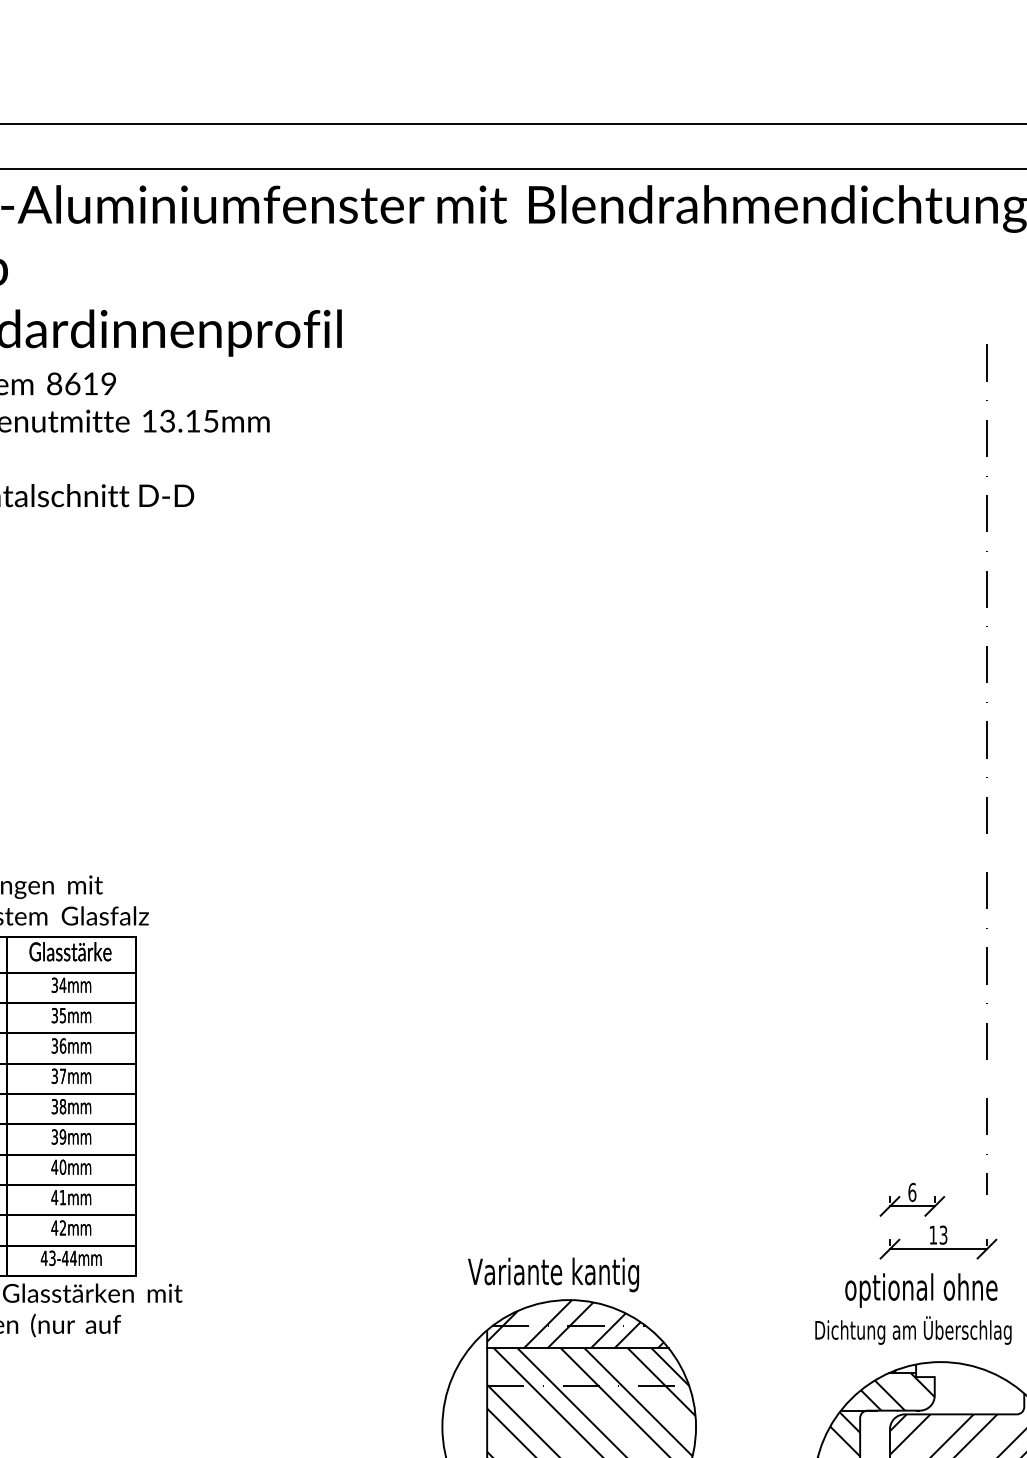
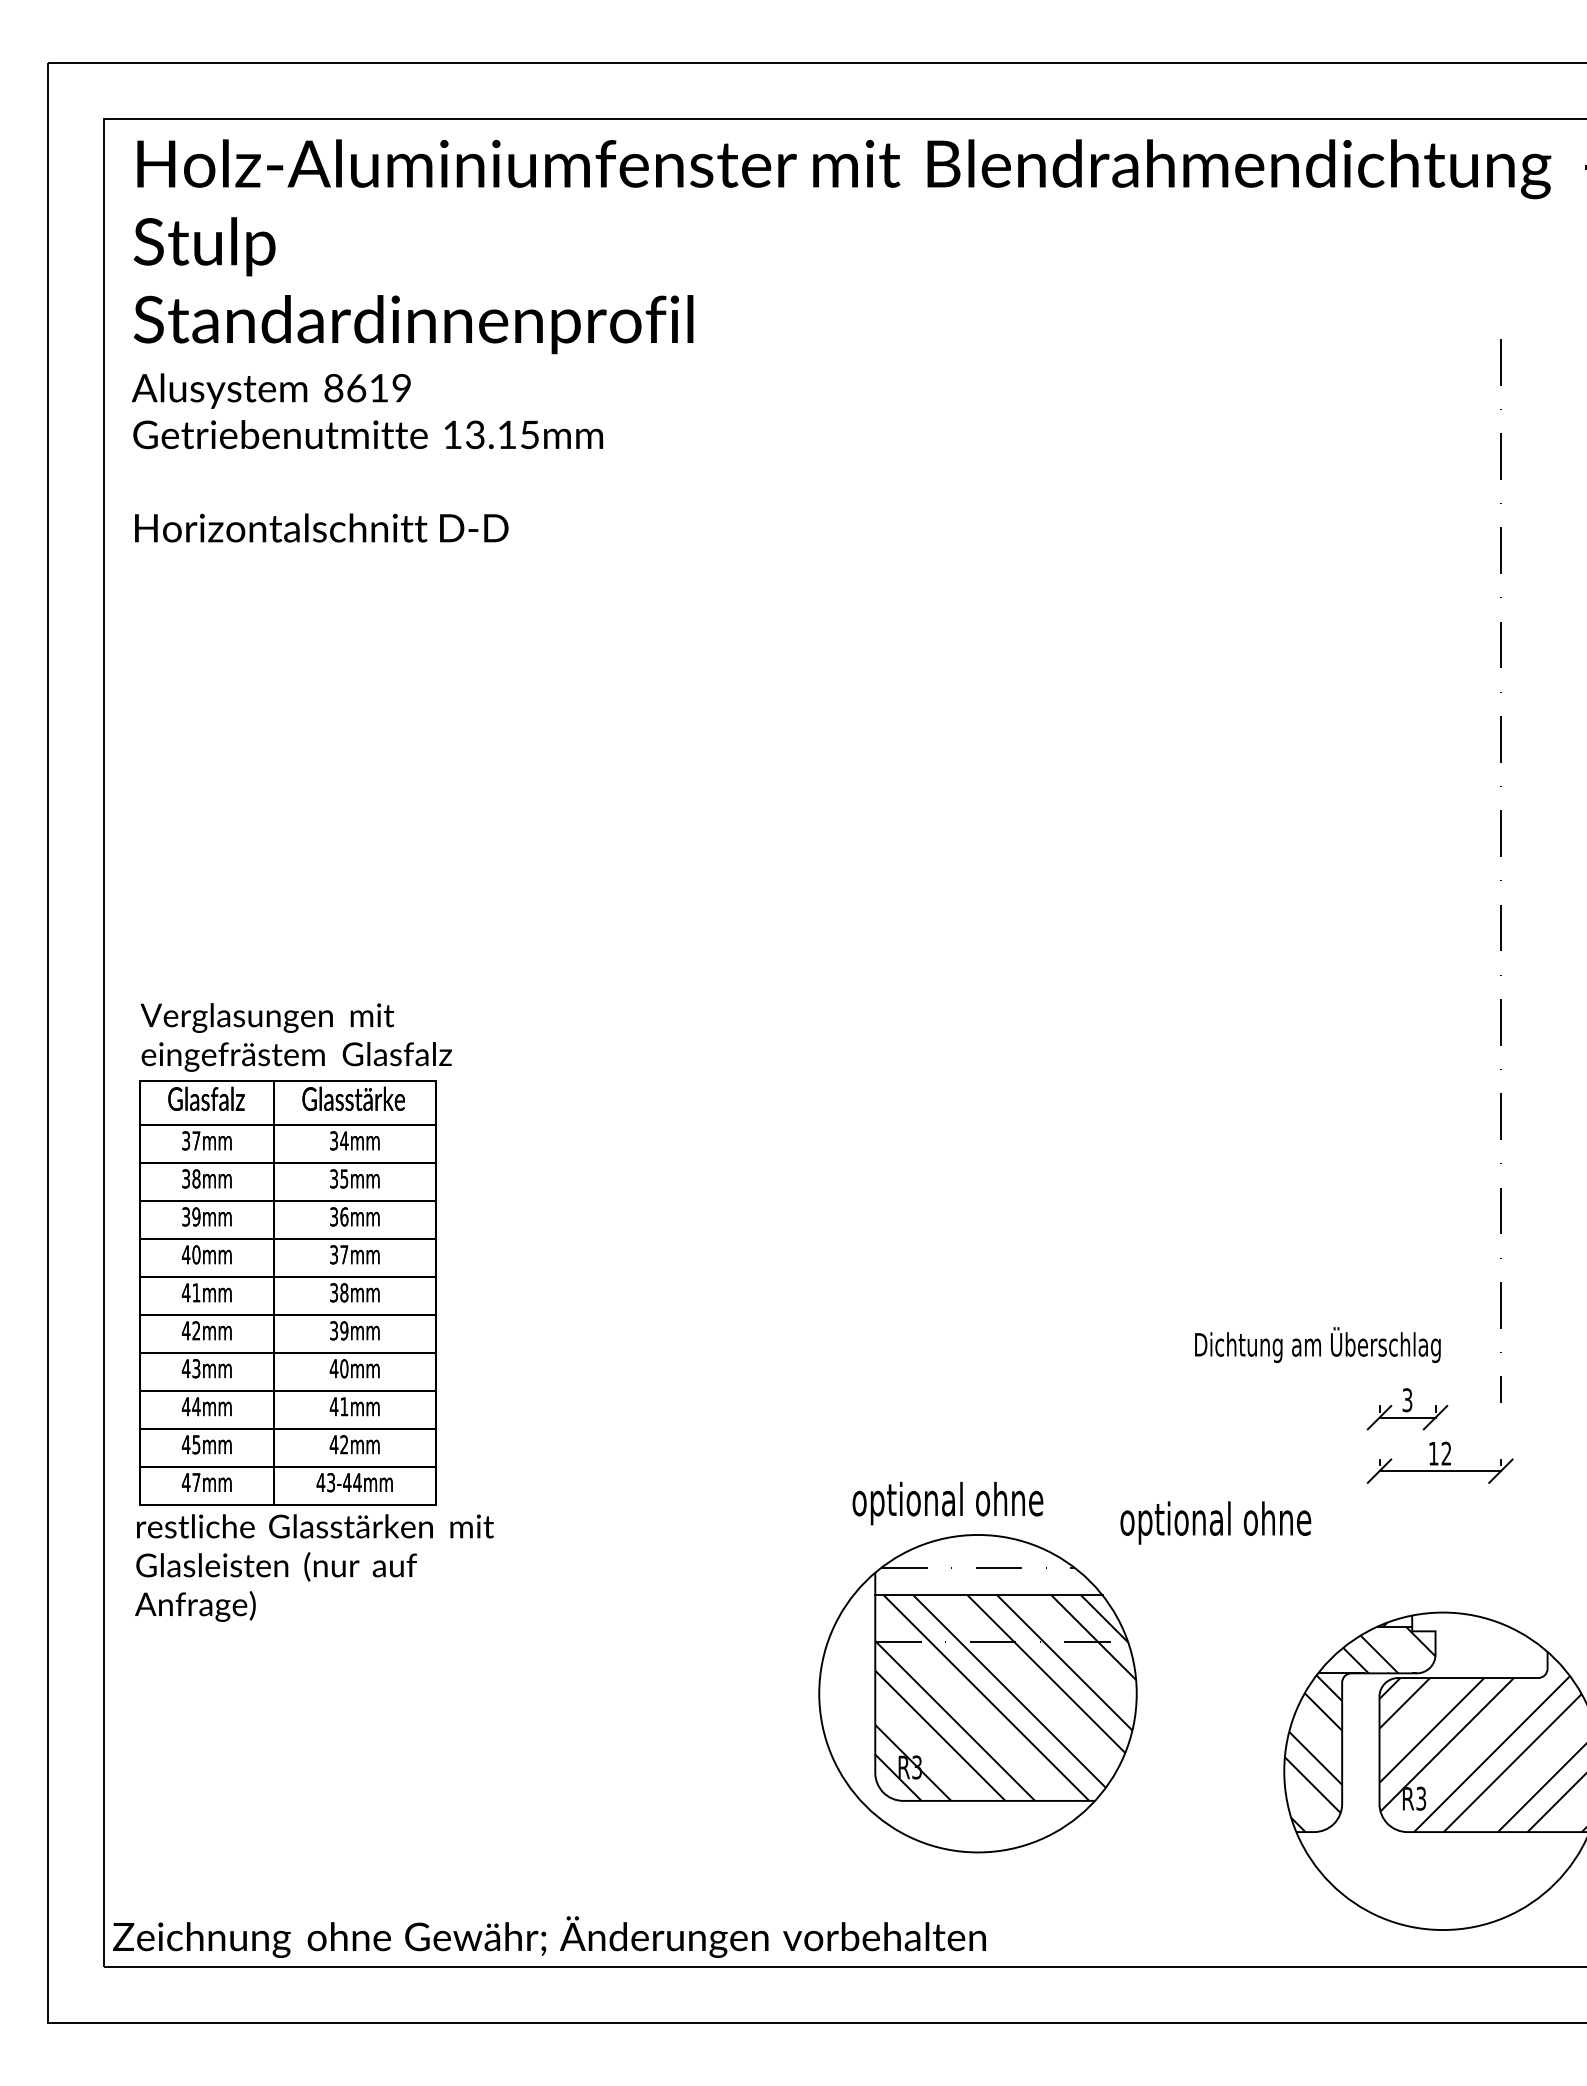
text: (912, 1192) -> (1407, 1400), 6 -> 3
text: (943, 1235) -> (1446, 1453), 13 -> 12
text: (553, 1274) -> (958, 1503), Variante kantig -> optional ohne
text: (921, 1290) -> (1215, 1522), moved
hatch: (575, 1324) -> (985, 1565), removed
text: (913, 1330) -> (1317, 1344), moved

